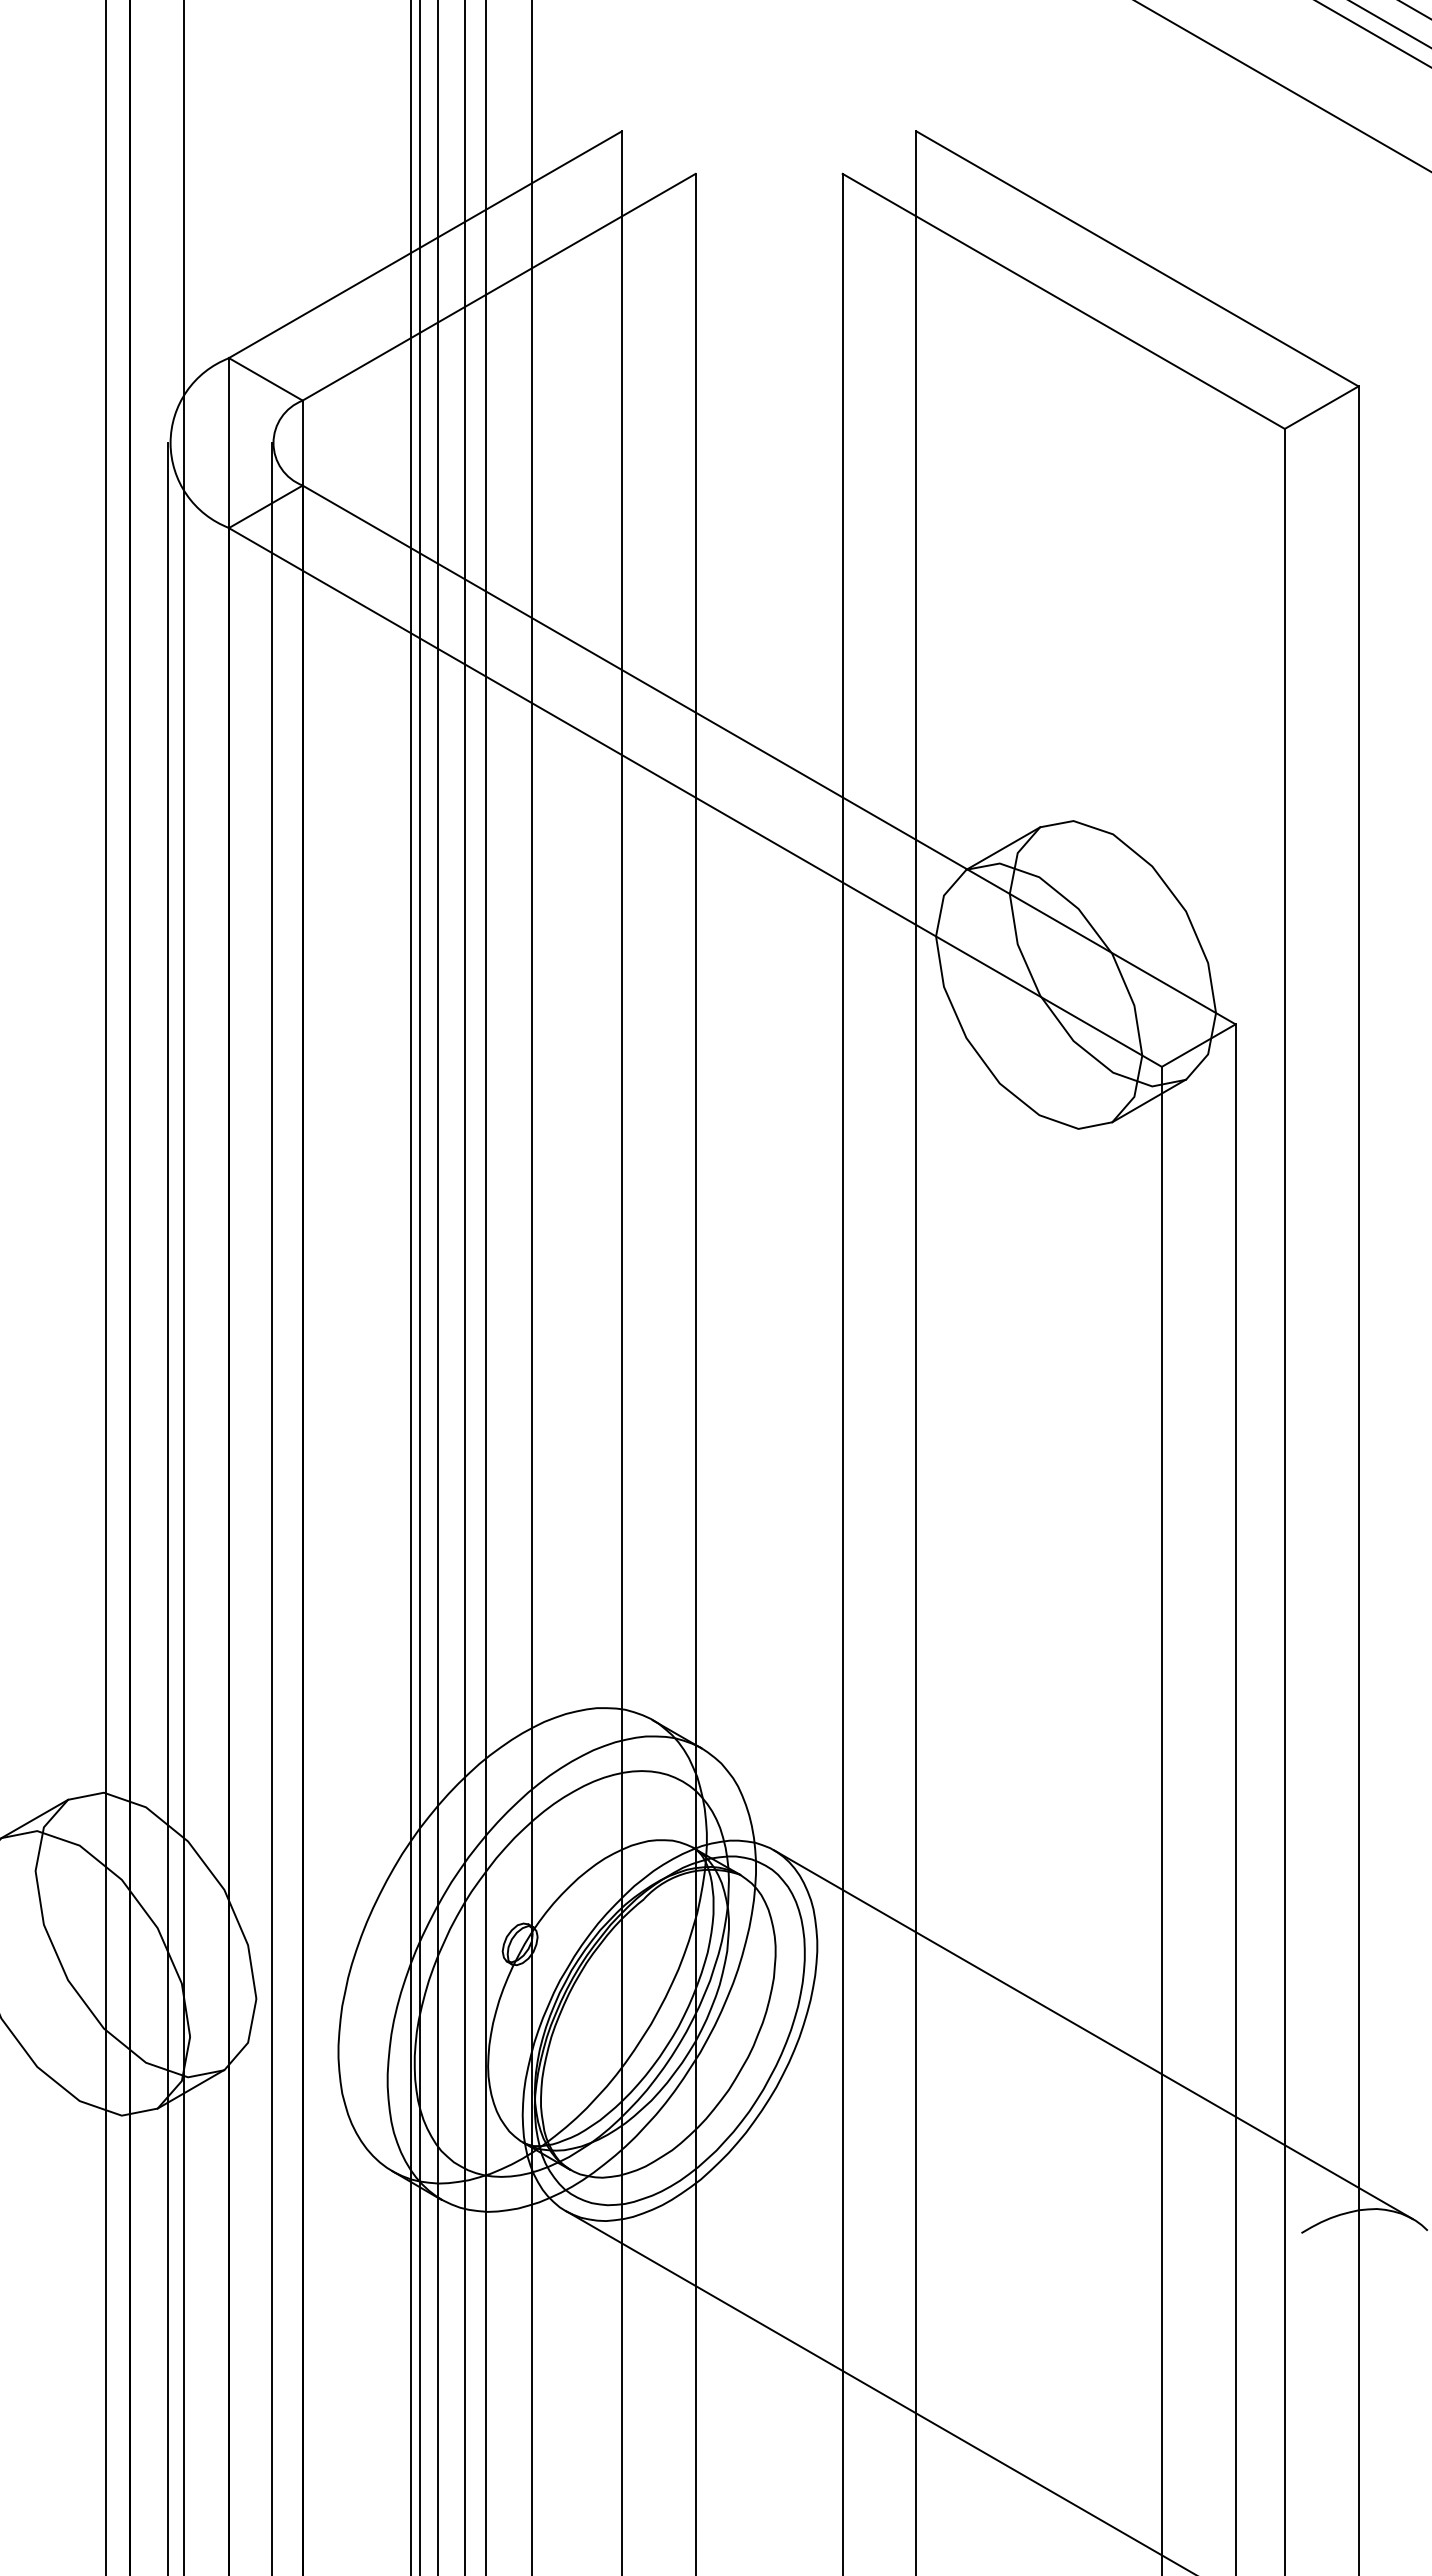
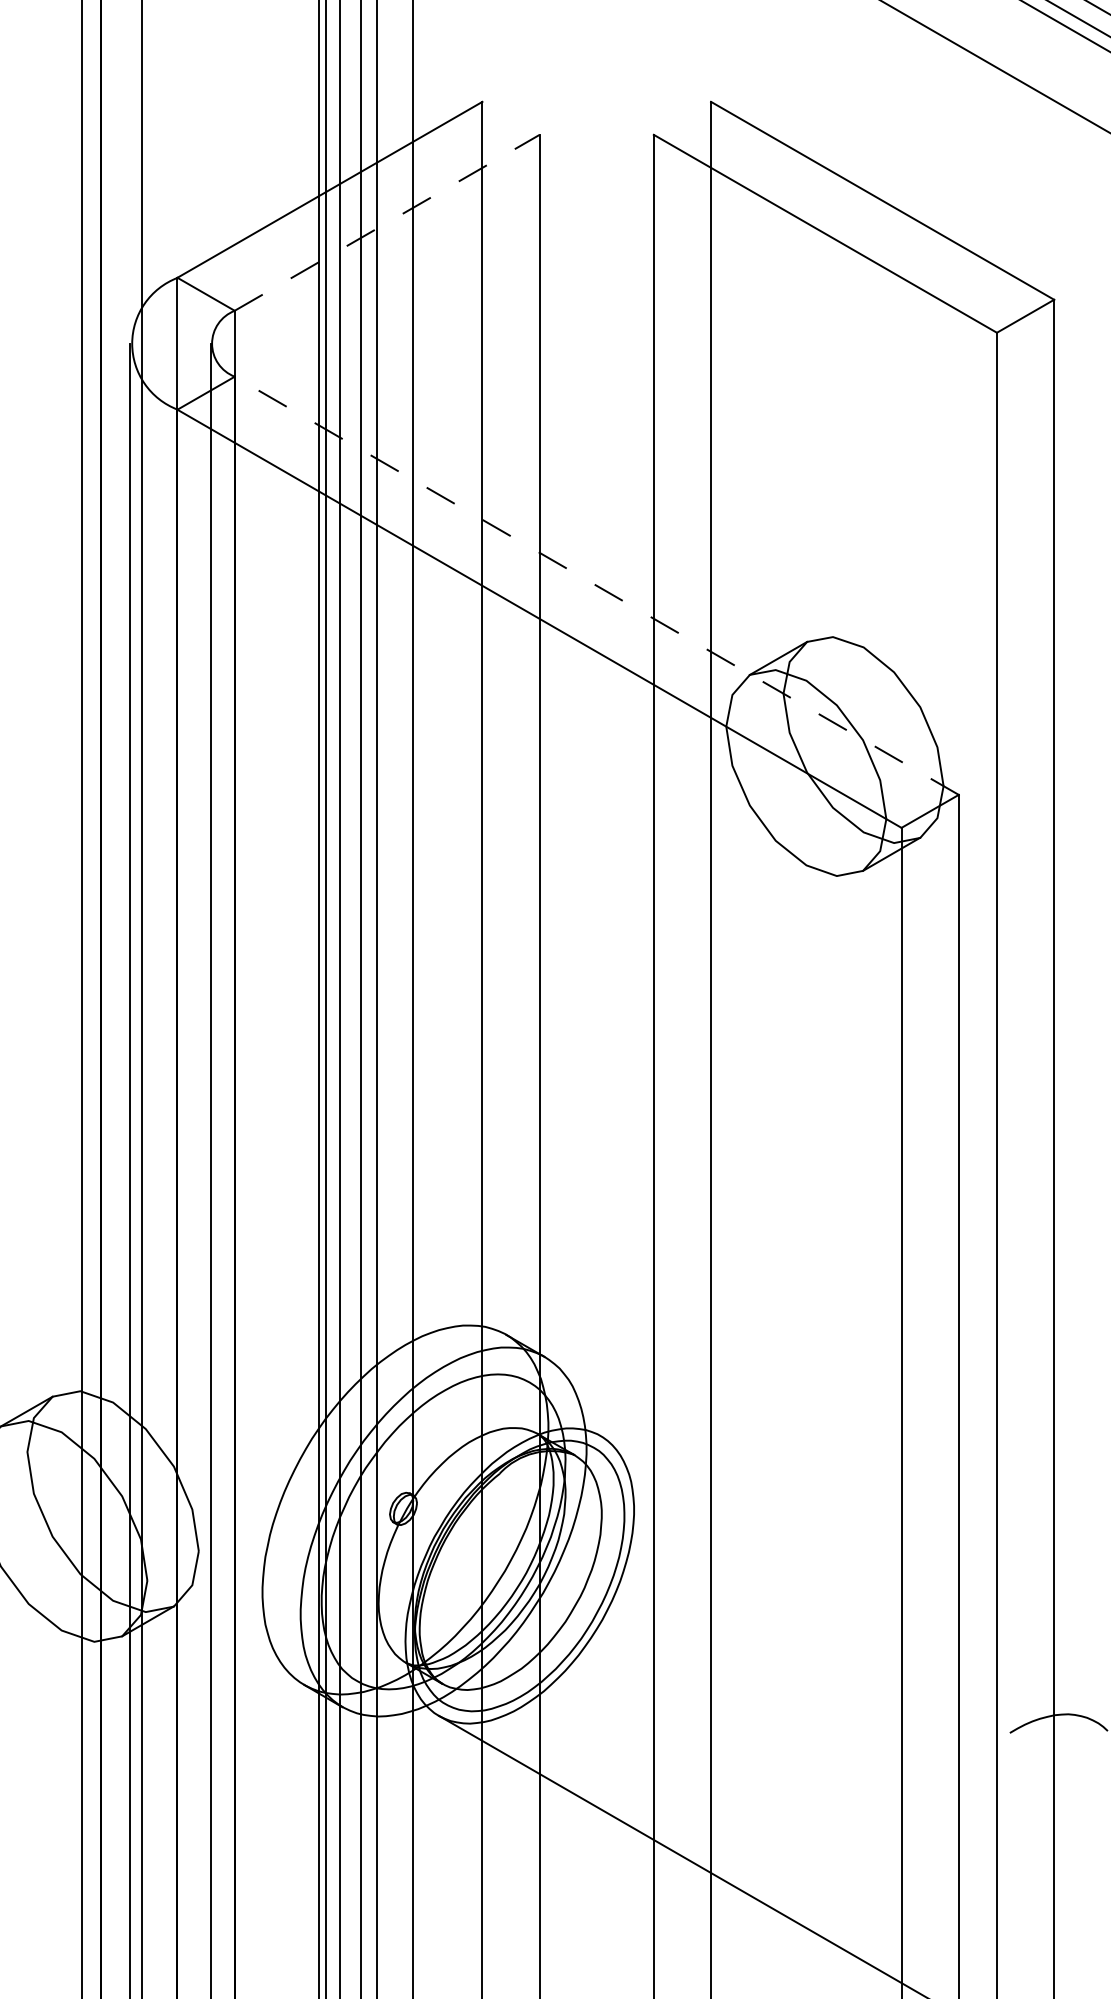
line: (499, 287) -> (387, 223), solid -> dashed
line: (769, 754) -> (597, 585), solid -> dashed
line: (1092, 2034) -> (847, 1578), removed

